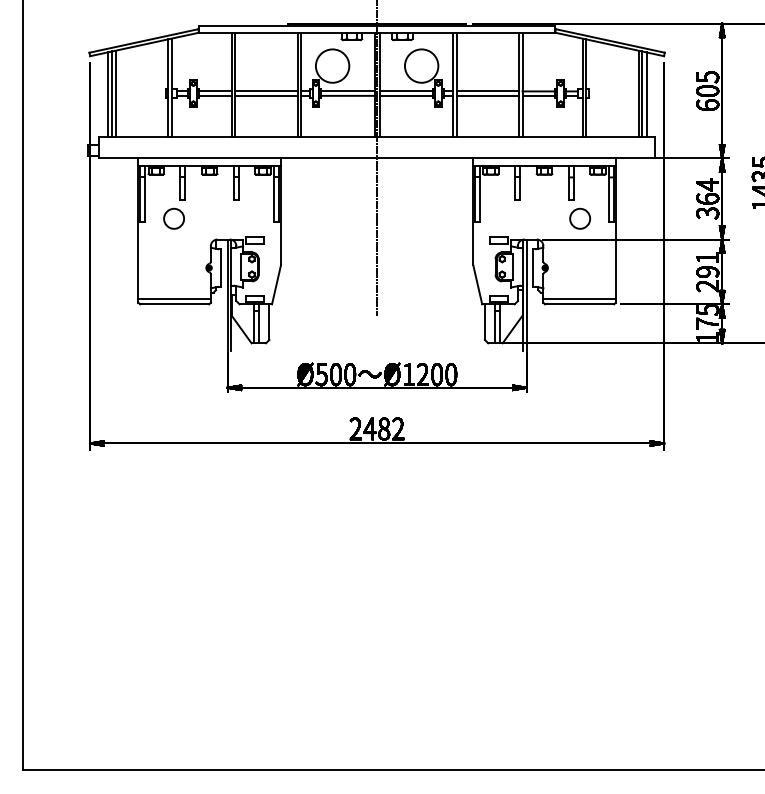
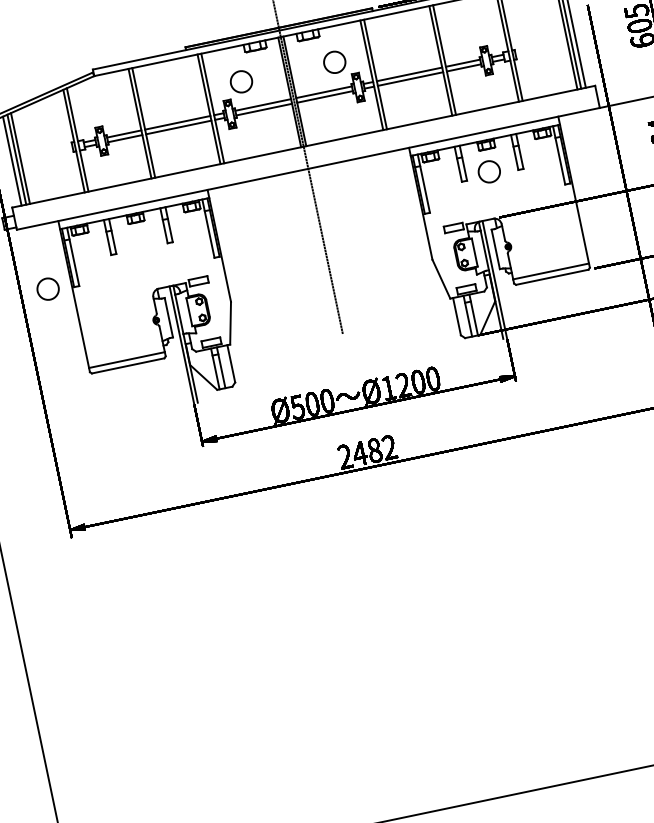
circle: (332, 65) -> (241, 81), size x0.6
circle: (421, 65) -> (334, 61), size x0.6
circle: (173, 218) -> (47, 288), moved
circle: (580, 218) -> (489, 171), moved

